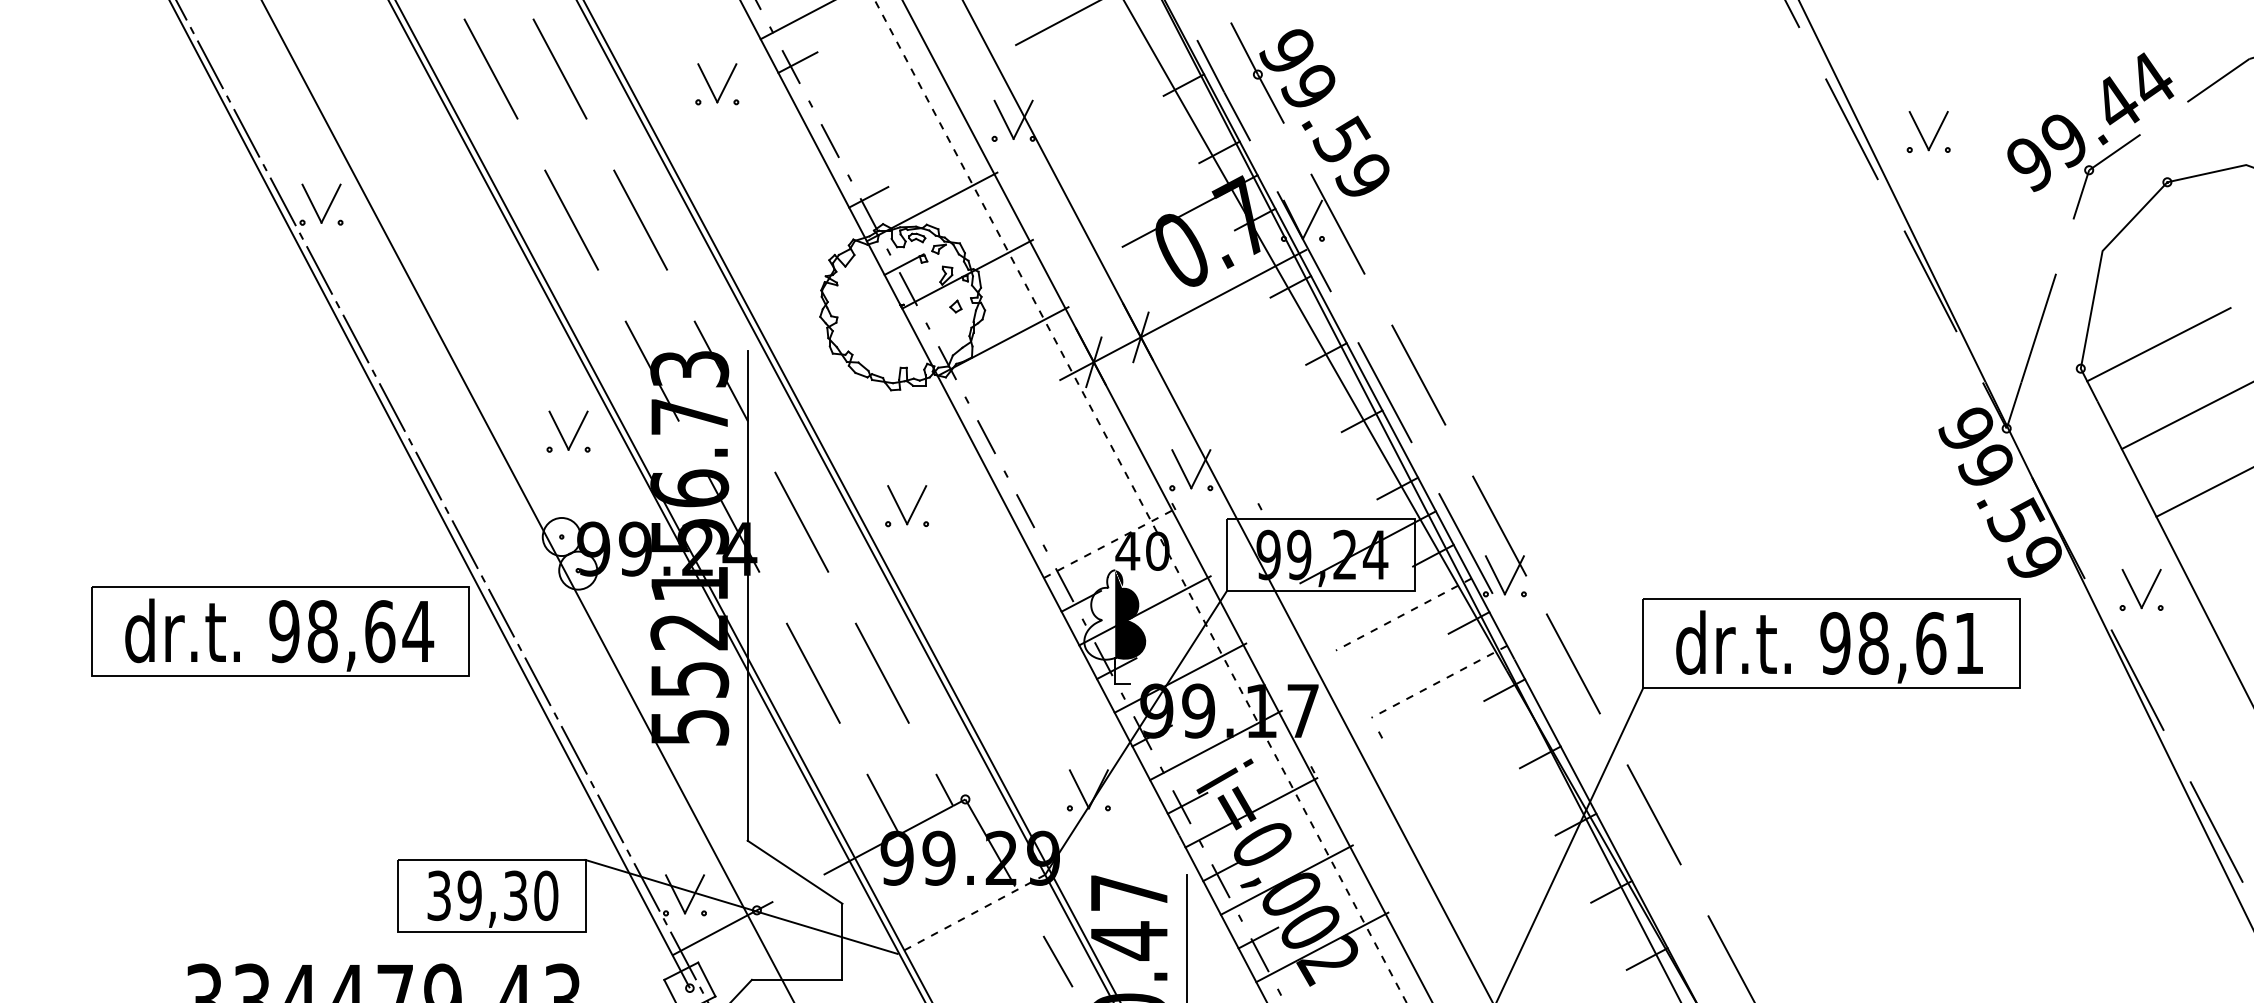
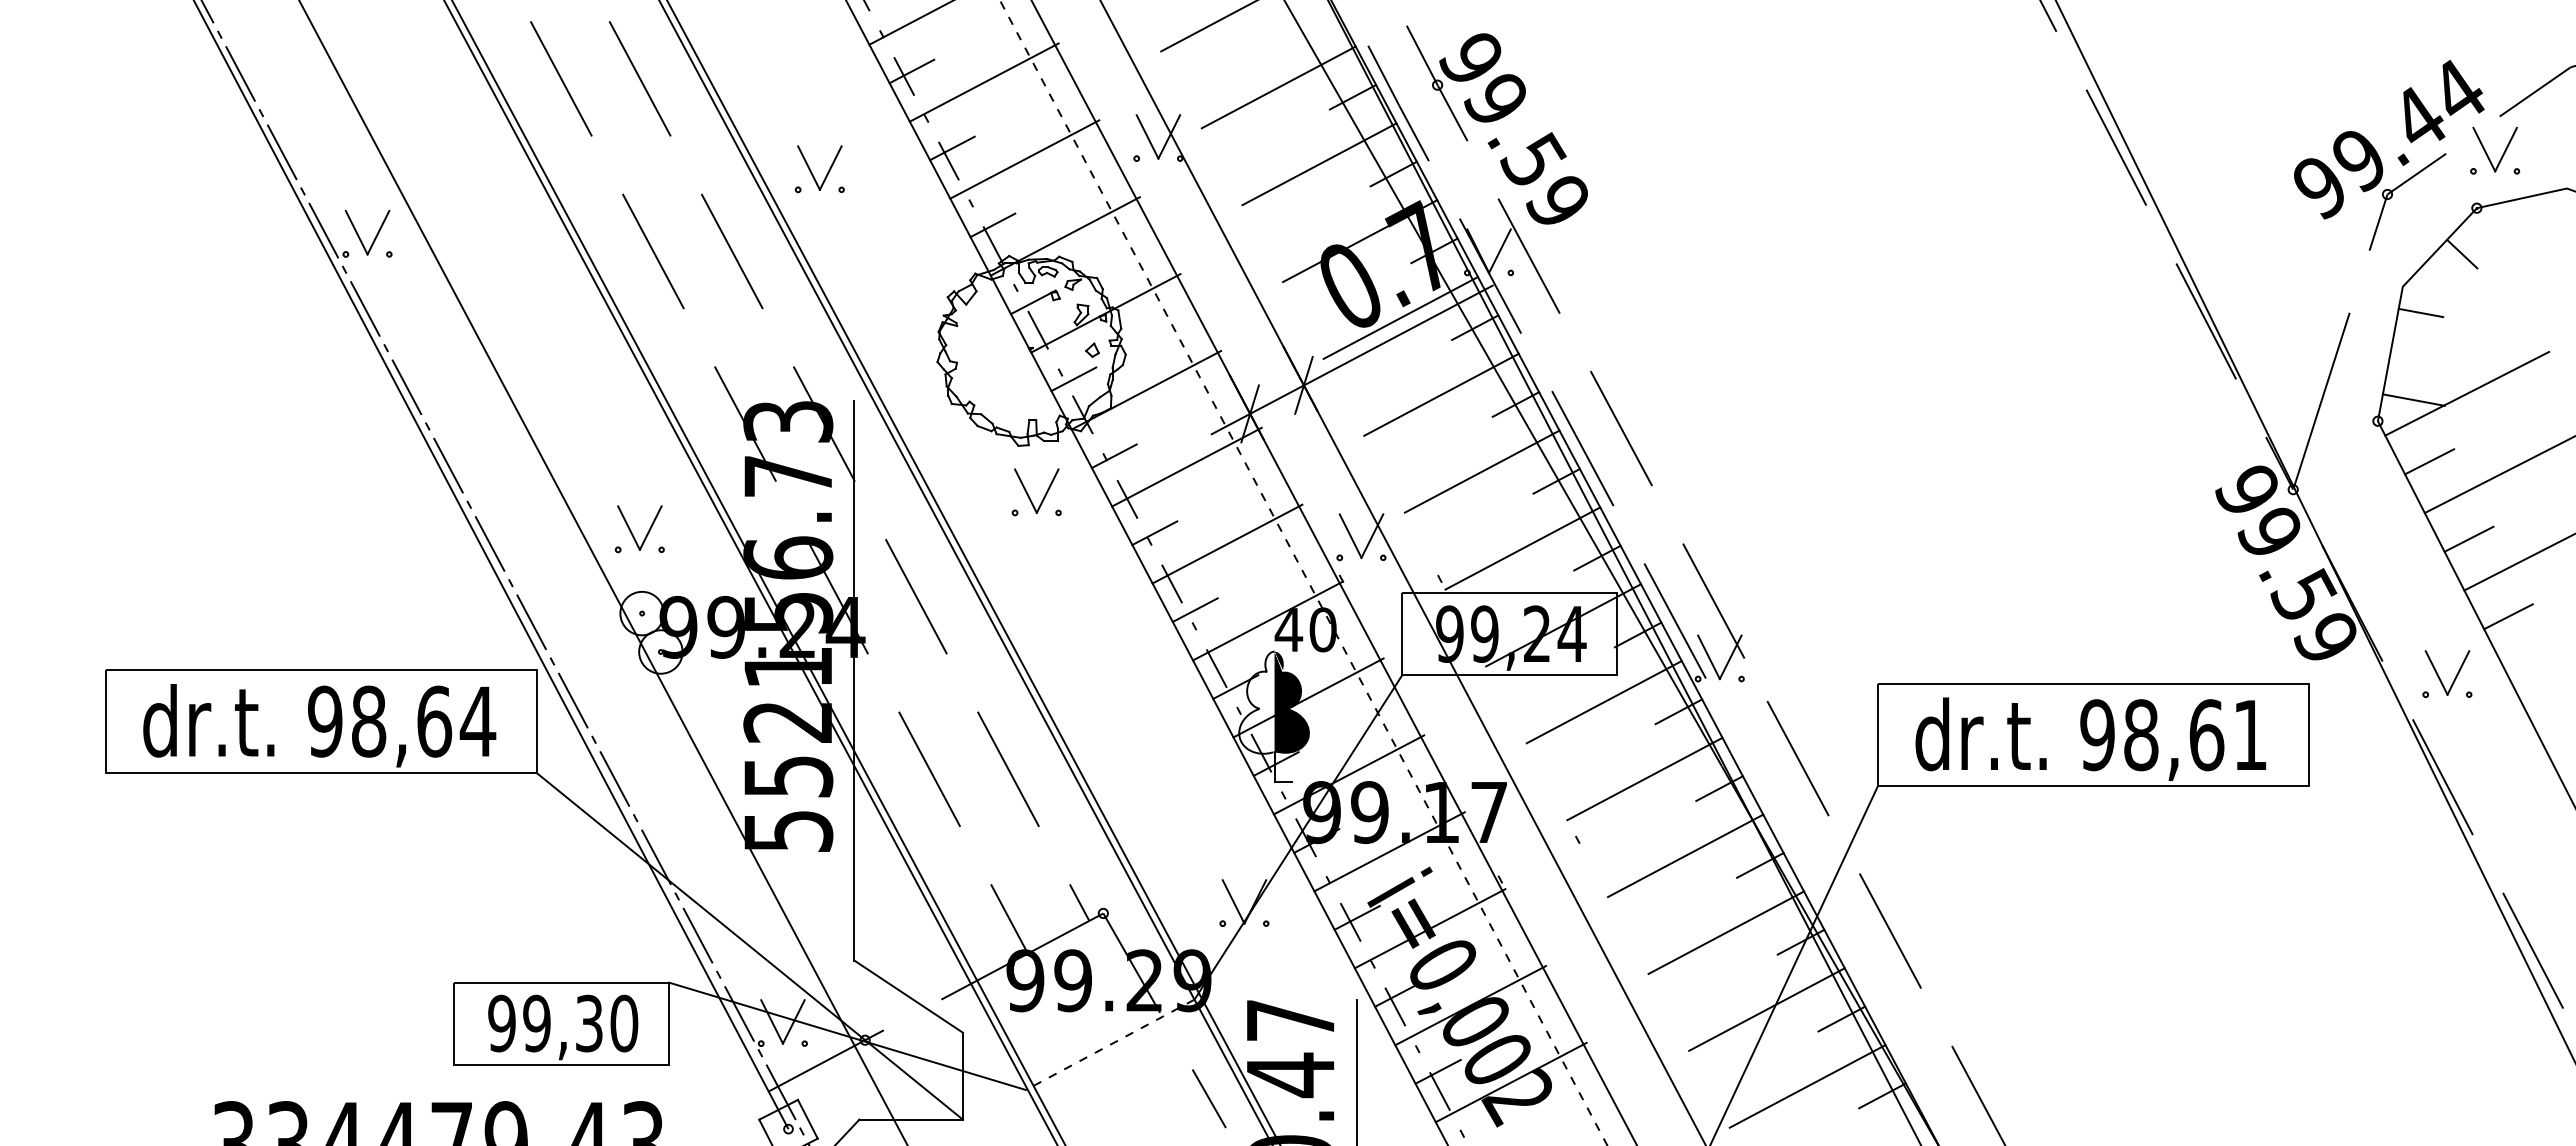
line: (860, 72) -> (983, 82), added
line: (1118, 76) -> (1278, 87), added
part: (710, 87) -> (812, 172), moved
line: (833, 130) -> (952, 148), added
part: (1935, 135) -> (2502, 154), moved
line: (896, 139) -> (1024, 159), added
line: (1154, 144) -> (1319, 164), added
line: (2154, 221) -> (2462, 253), added
line: (2118, 273) -> (2420, 312), added
line: (1225, 277) -> (1400, 317), added
line: (939, 332) -> (1073, 379), added
line: (1261, 345) -> (1441, 394), added
line: (2111, 349) -> (2413, 399), added
line: (974, 399) -> (1113, 456), added
line: (2125, 403) -> (2429, 461), added
line: (1038, 408) -> (1186, 466), added
line: (1296, 412) -> (1481, 471), added
part: (562, 434) -> (632, 532), moved
line: (1010, 466) -> (1154, 532), added
line: (2160, 471) -> (2468, 538), added
line: (1074, 475) -> (1227, 543), added
line: (1332, 480) -> (1522, 548), added
part: (900, 508) -> (1029, 495), moved
line: (1045, 533) -> (1194, 609), added
line: (2195, 539) -> (2508, 616), added
line: (1109, 543) -> (1268, 621), dashed -> solid
line: (1403, 614) -> (1604, 702), dashed -> solid
line: (1438, 682) -> (1644, 779), dashed -> solid
line: (1474, 748) -> (1685, 855), added
line: (1510, 816) -> (1726, 932), added
line: (655, 827) -> (749, 945), added
line: (1545, 883) -> (1766, 1009), added
text: (438, 895) -> (501, 1023), 39,30 -> 99,30
line: (1581, 950) -> (1807, 1086), added

